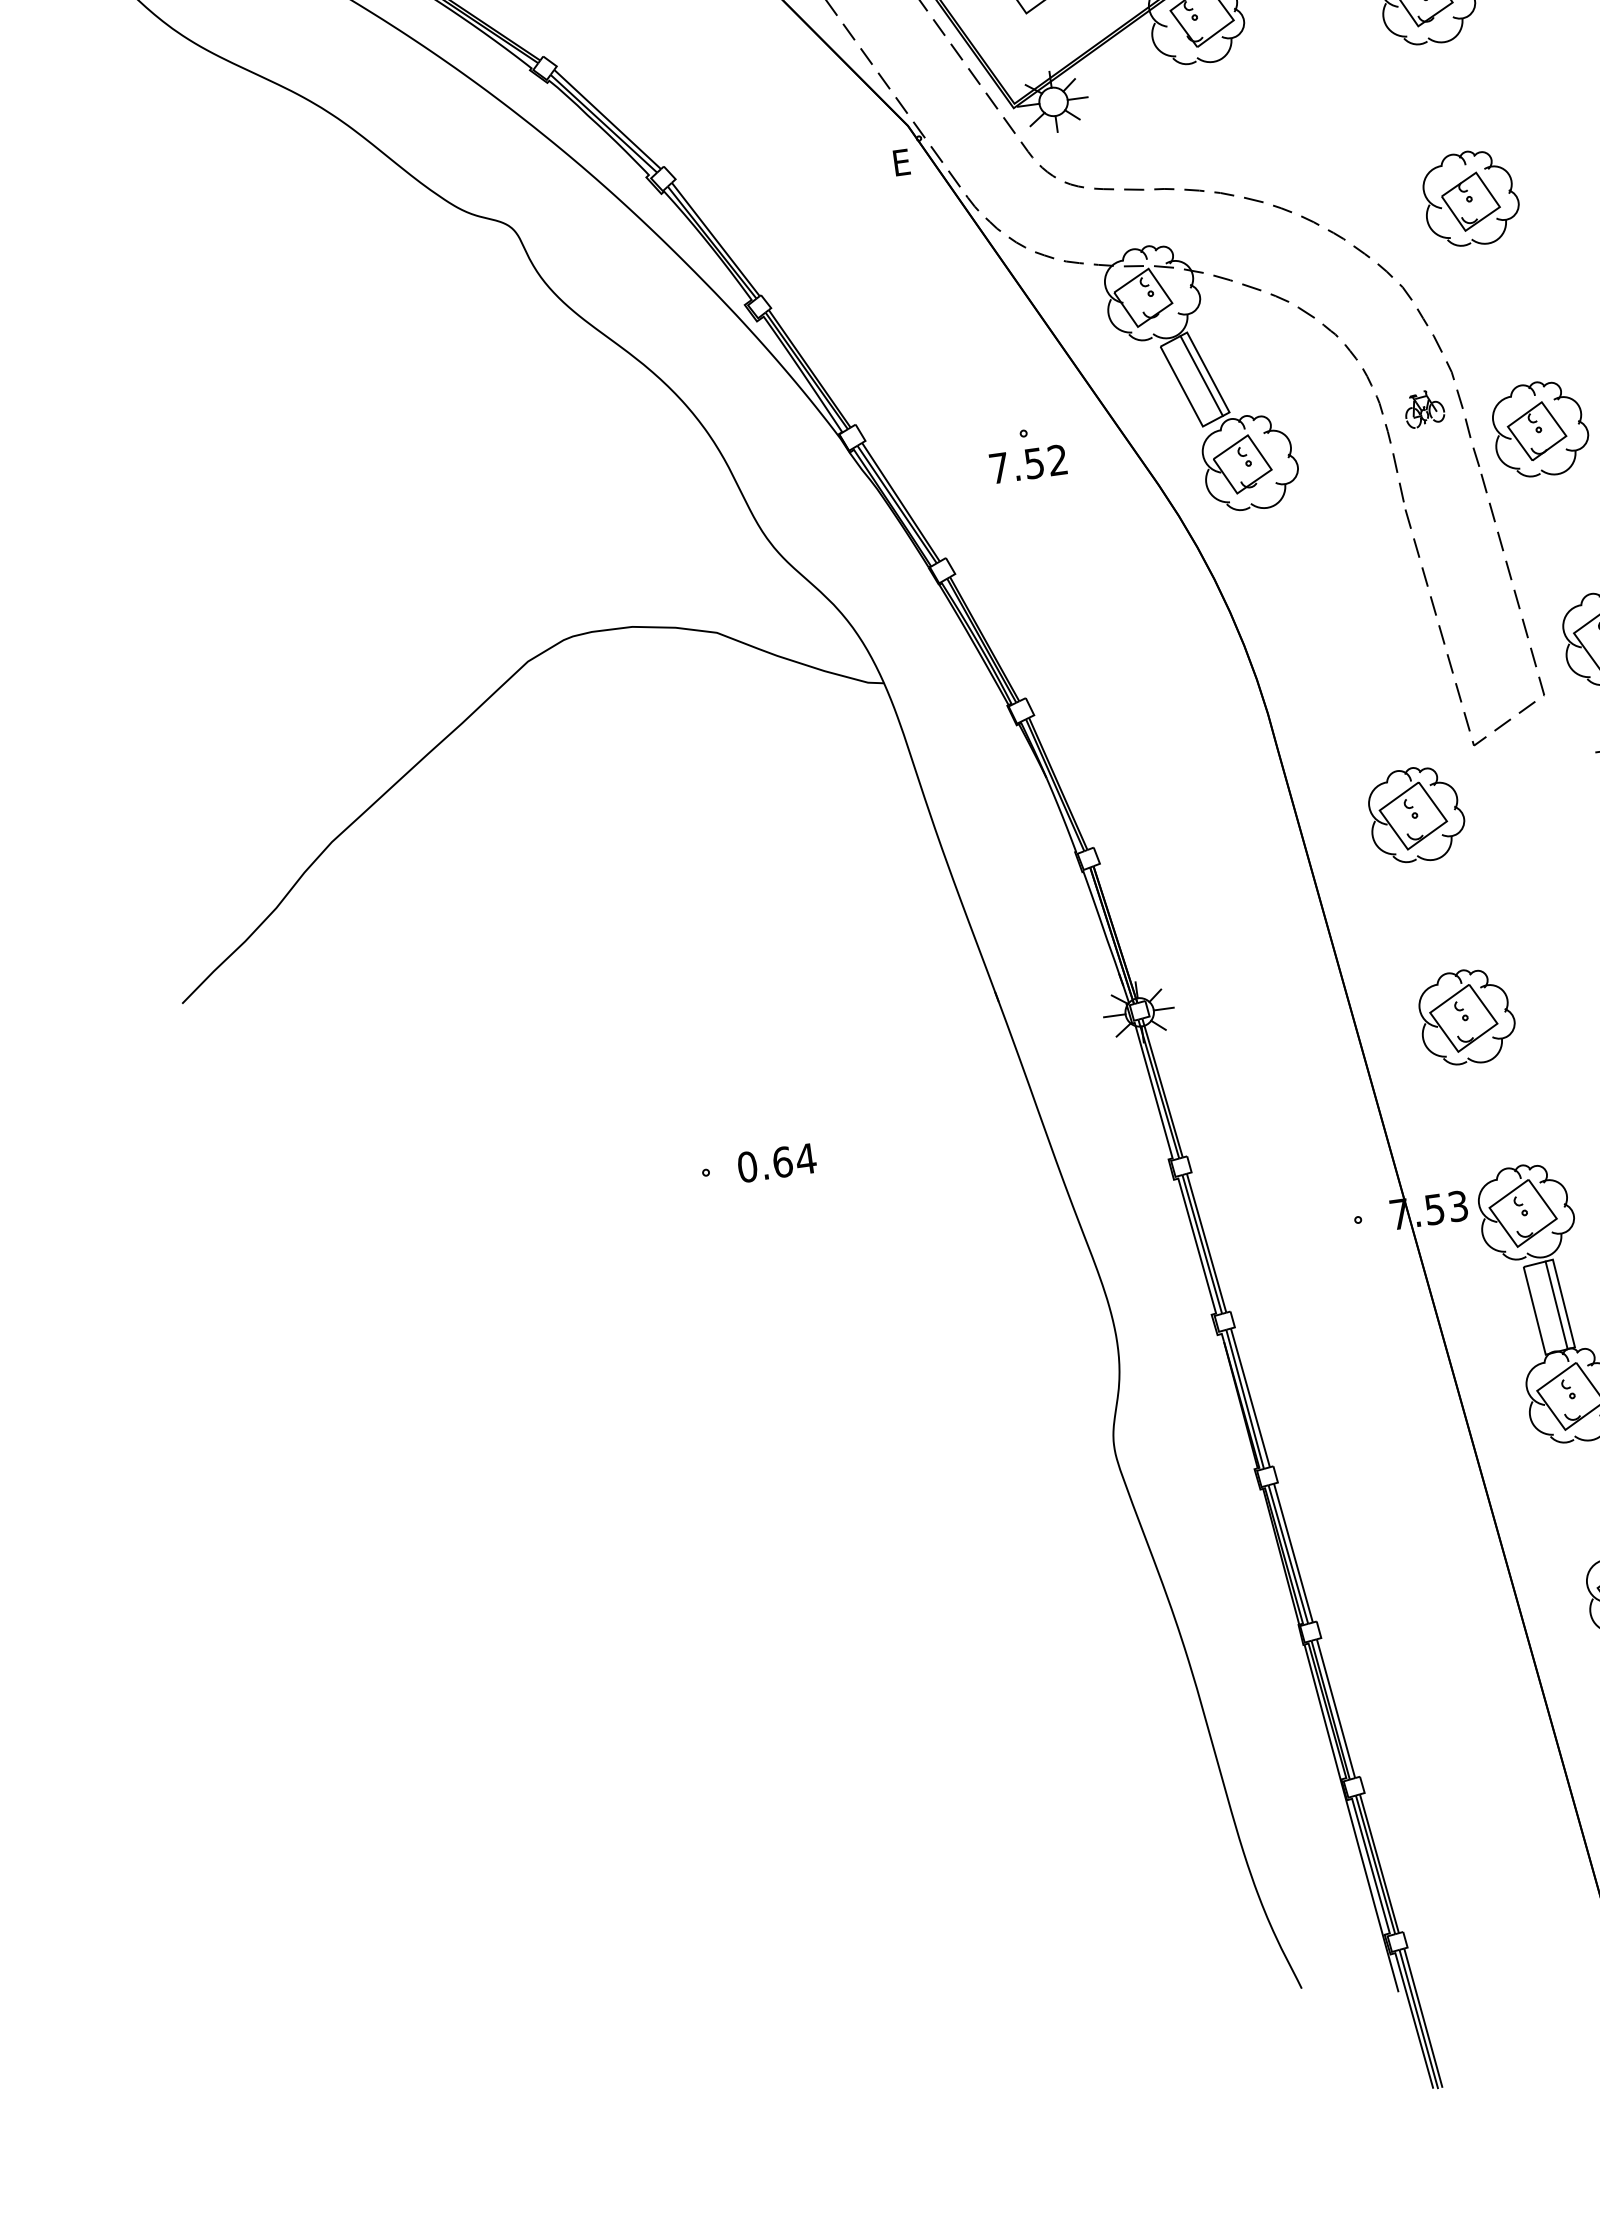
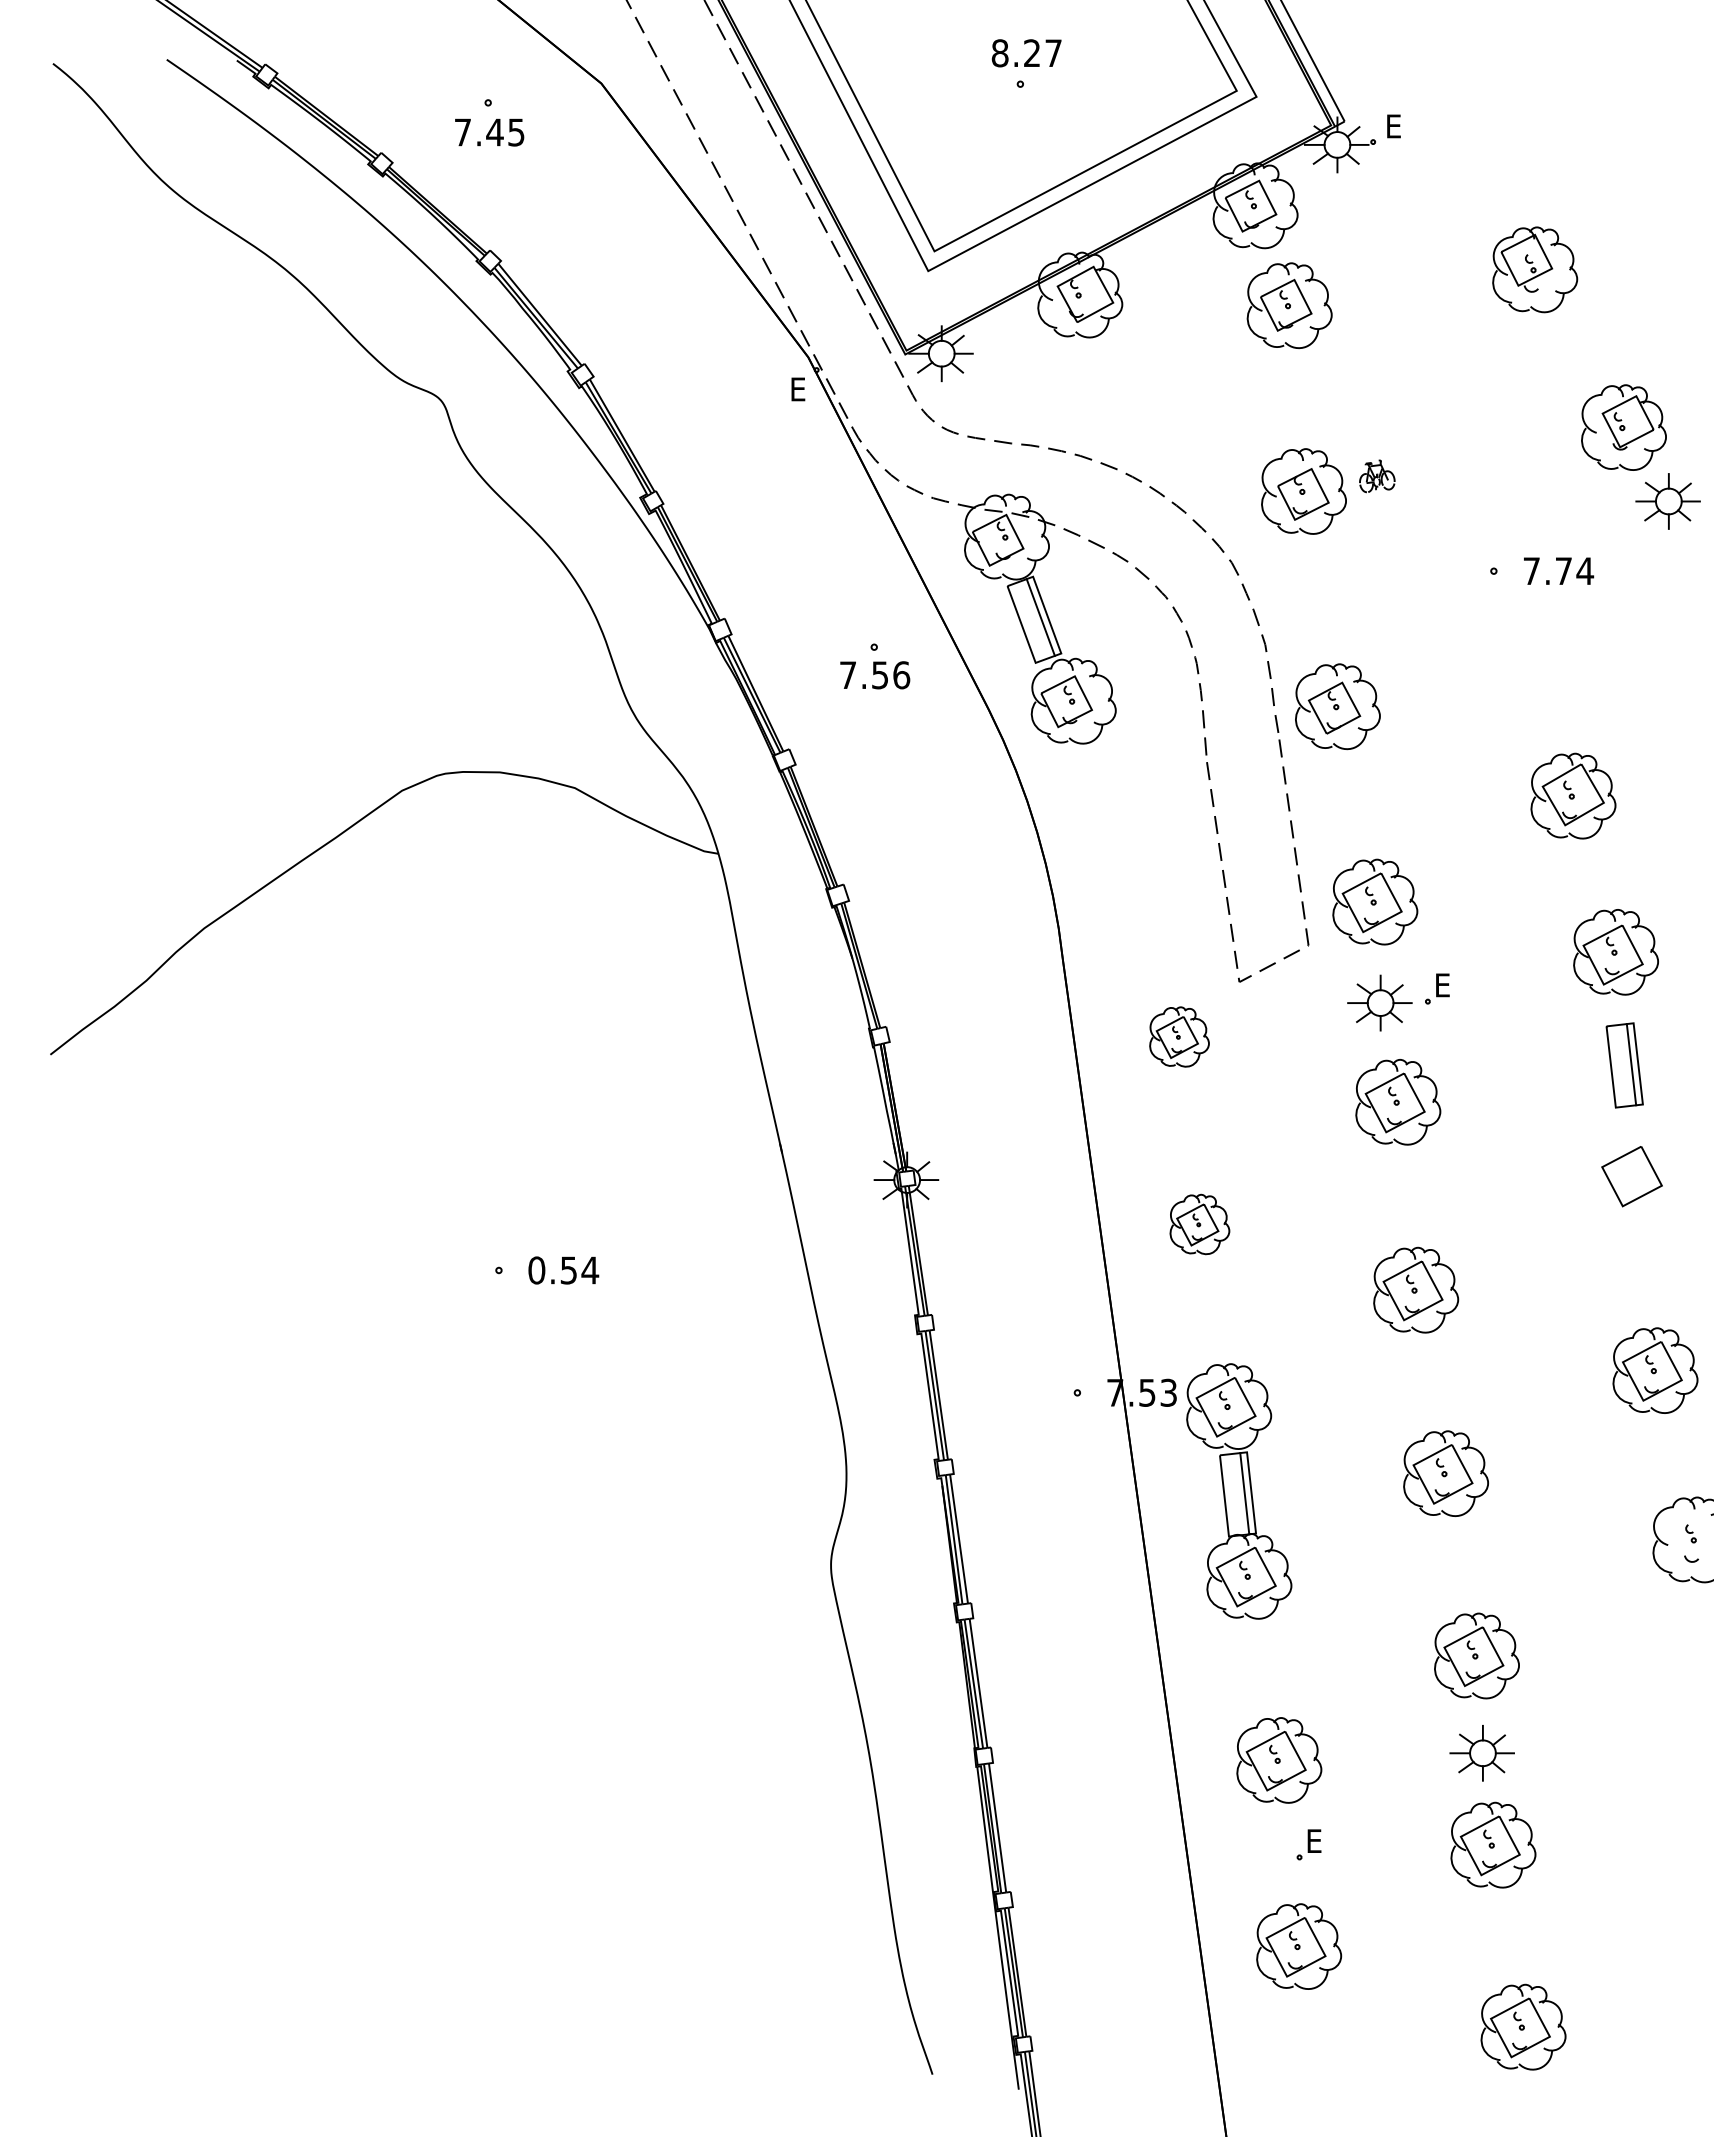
part: (1424, 409) -> (1377, 476), moved
text: (1057, 460) -> (901, 675), 7.52 -> 7.56
part: (1416, 814) -> (1179, 1036), size x0.7
part: (1466, 1017) -> (1199, 1224), size x0.7
text: (782, 1162) -> (568, 1270), 0.64 -> 0.54

